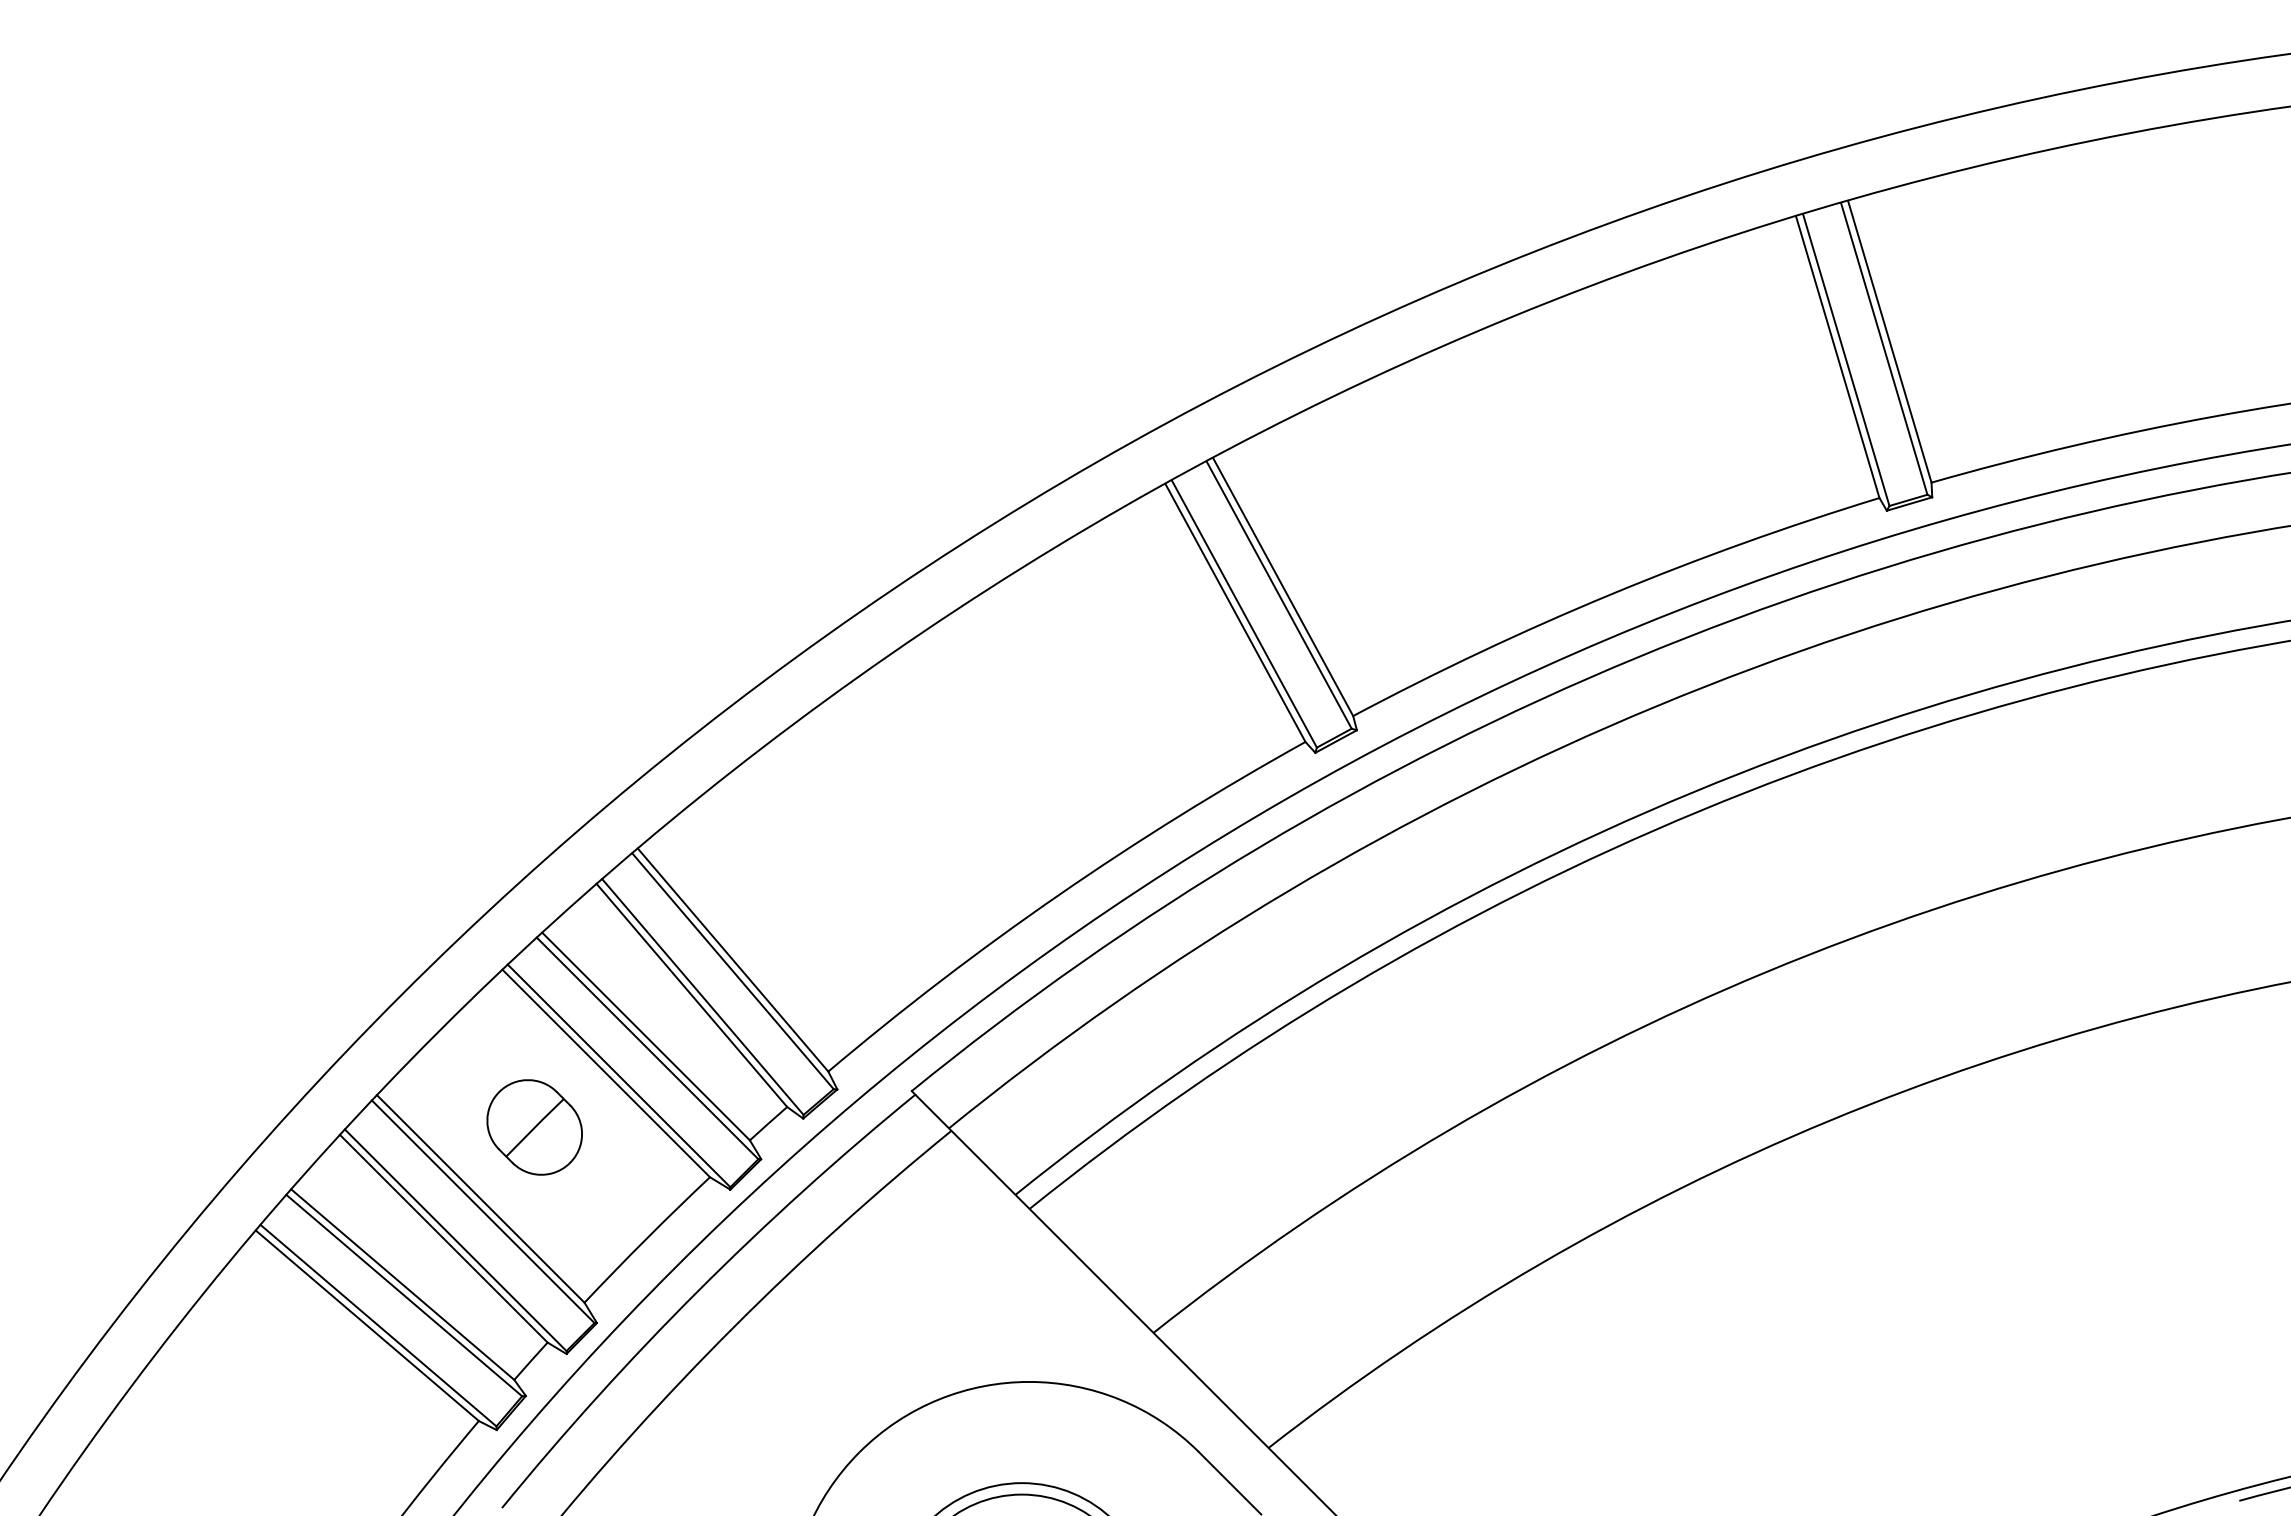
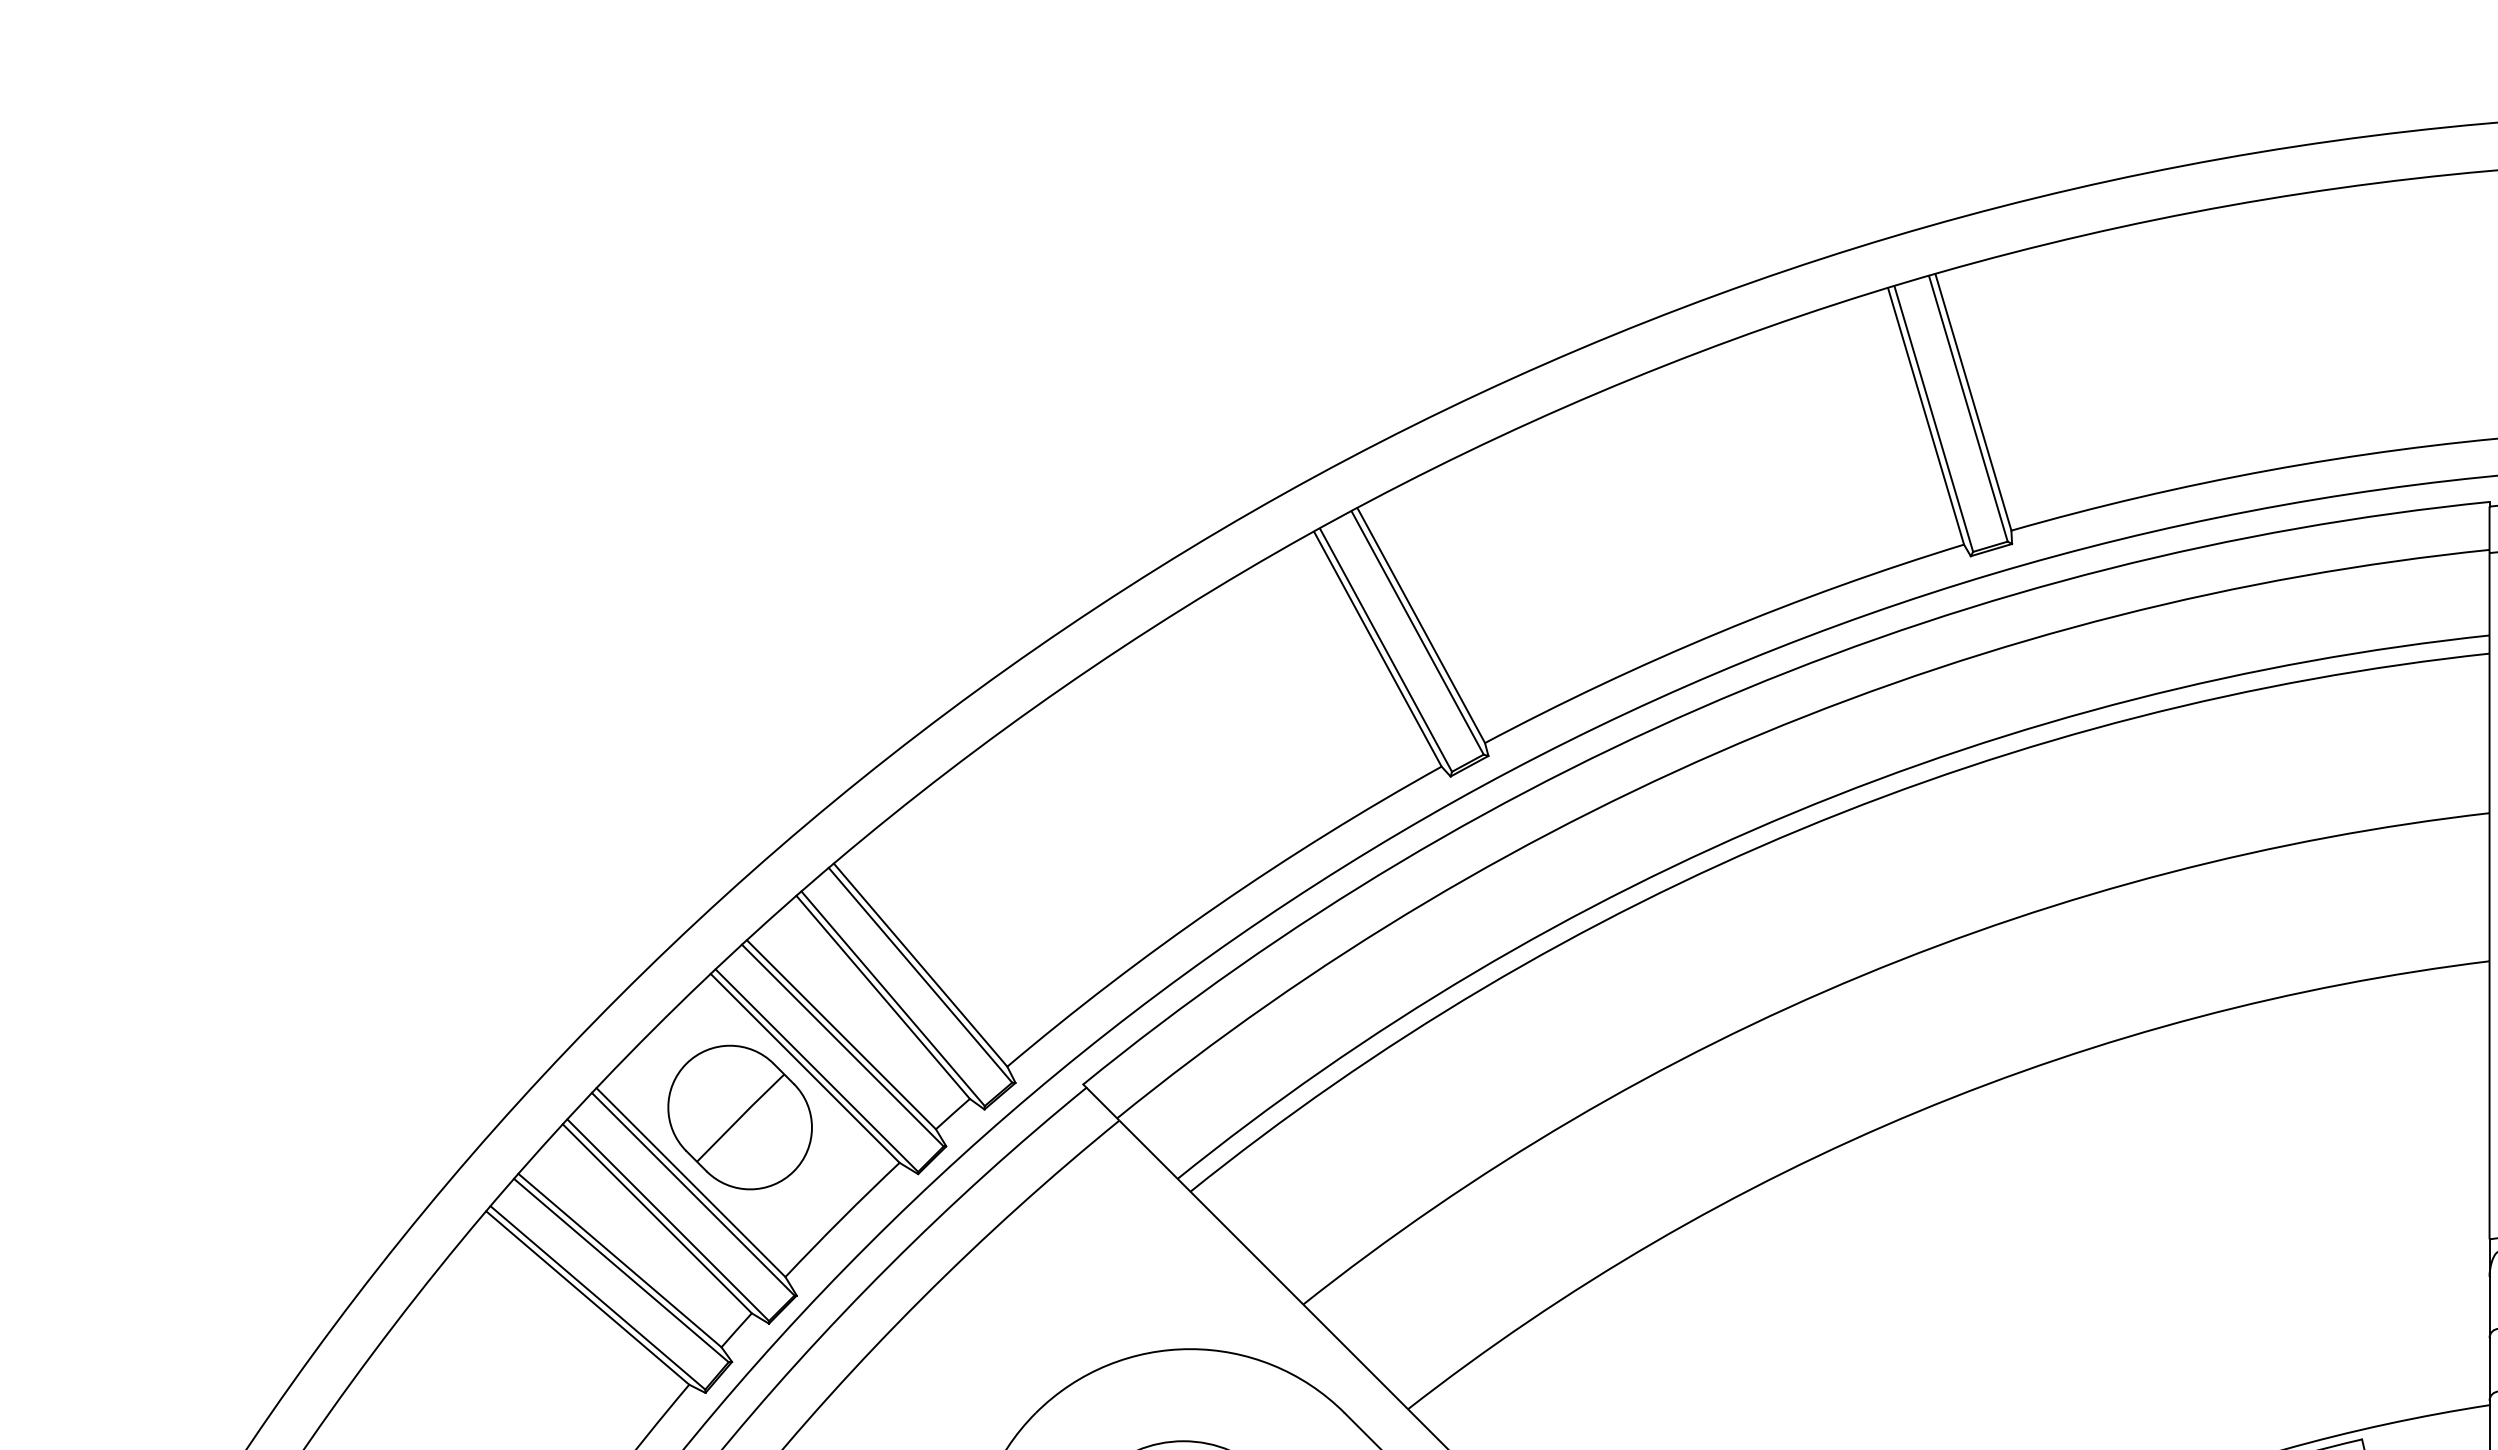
part: (534, 1127) -> (739, 1117), size x1.67

